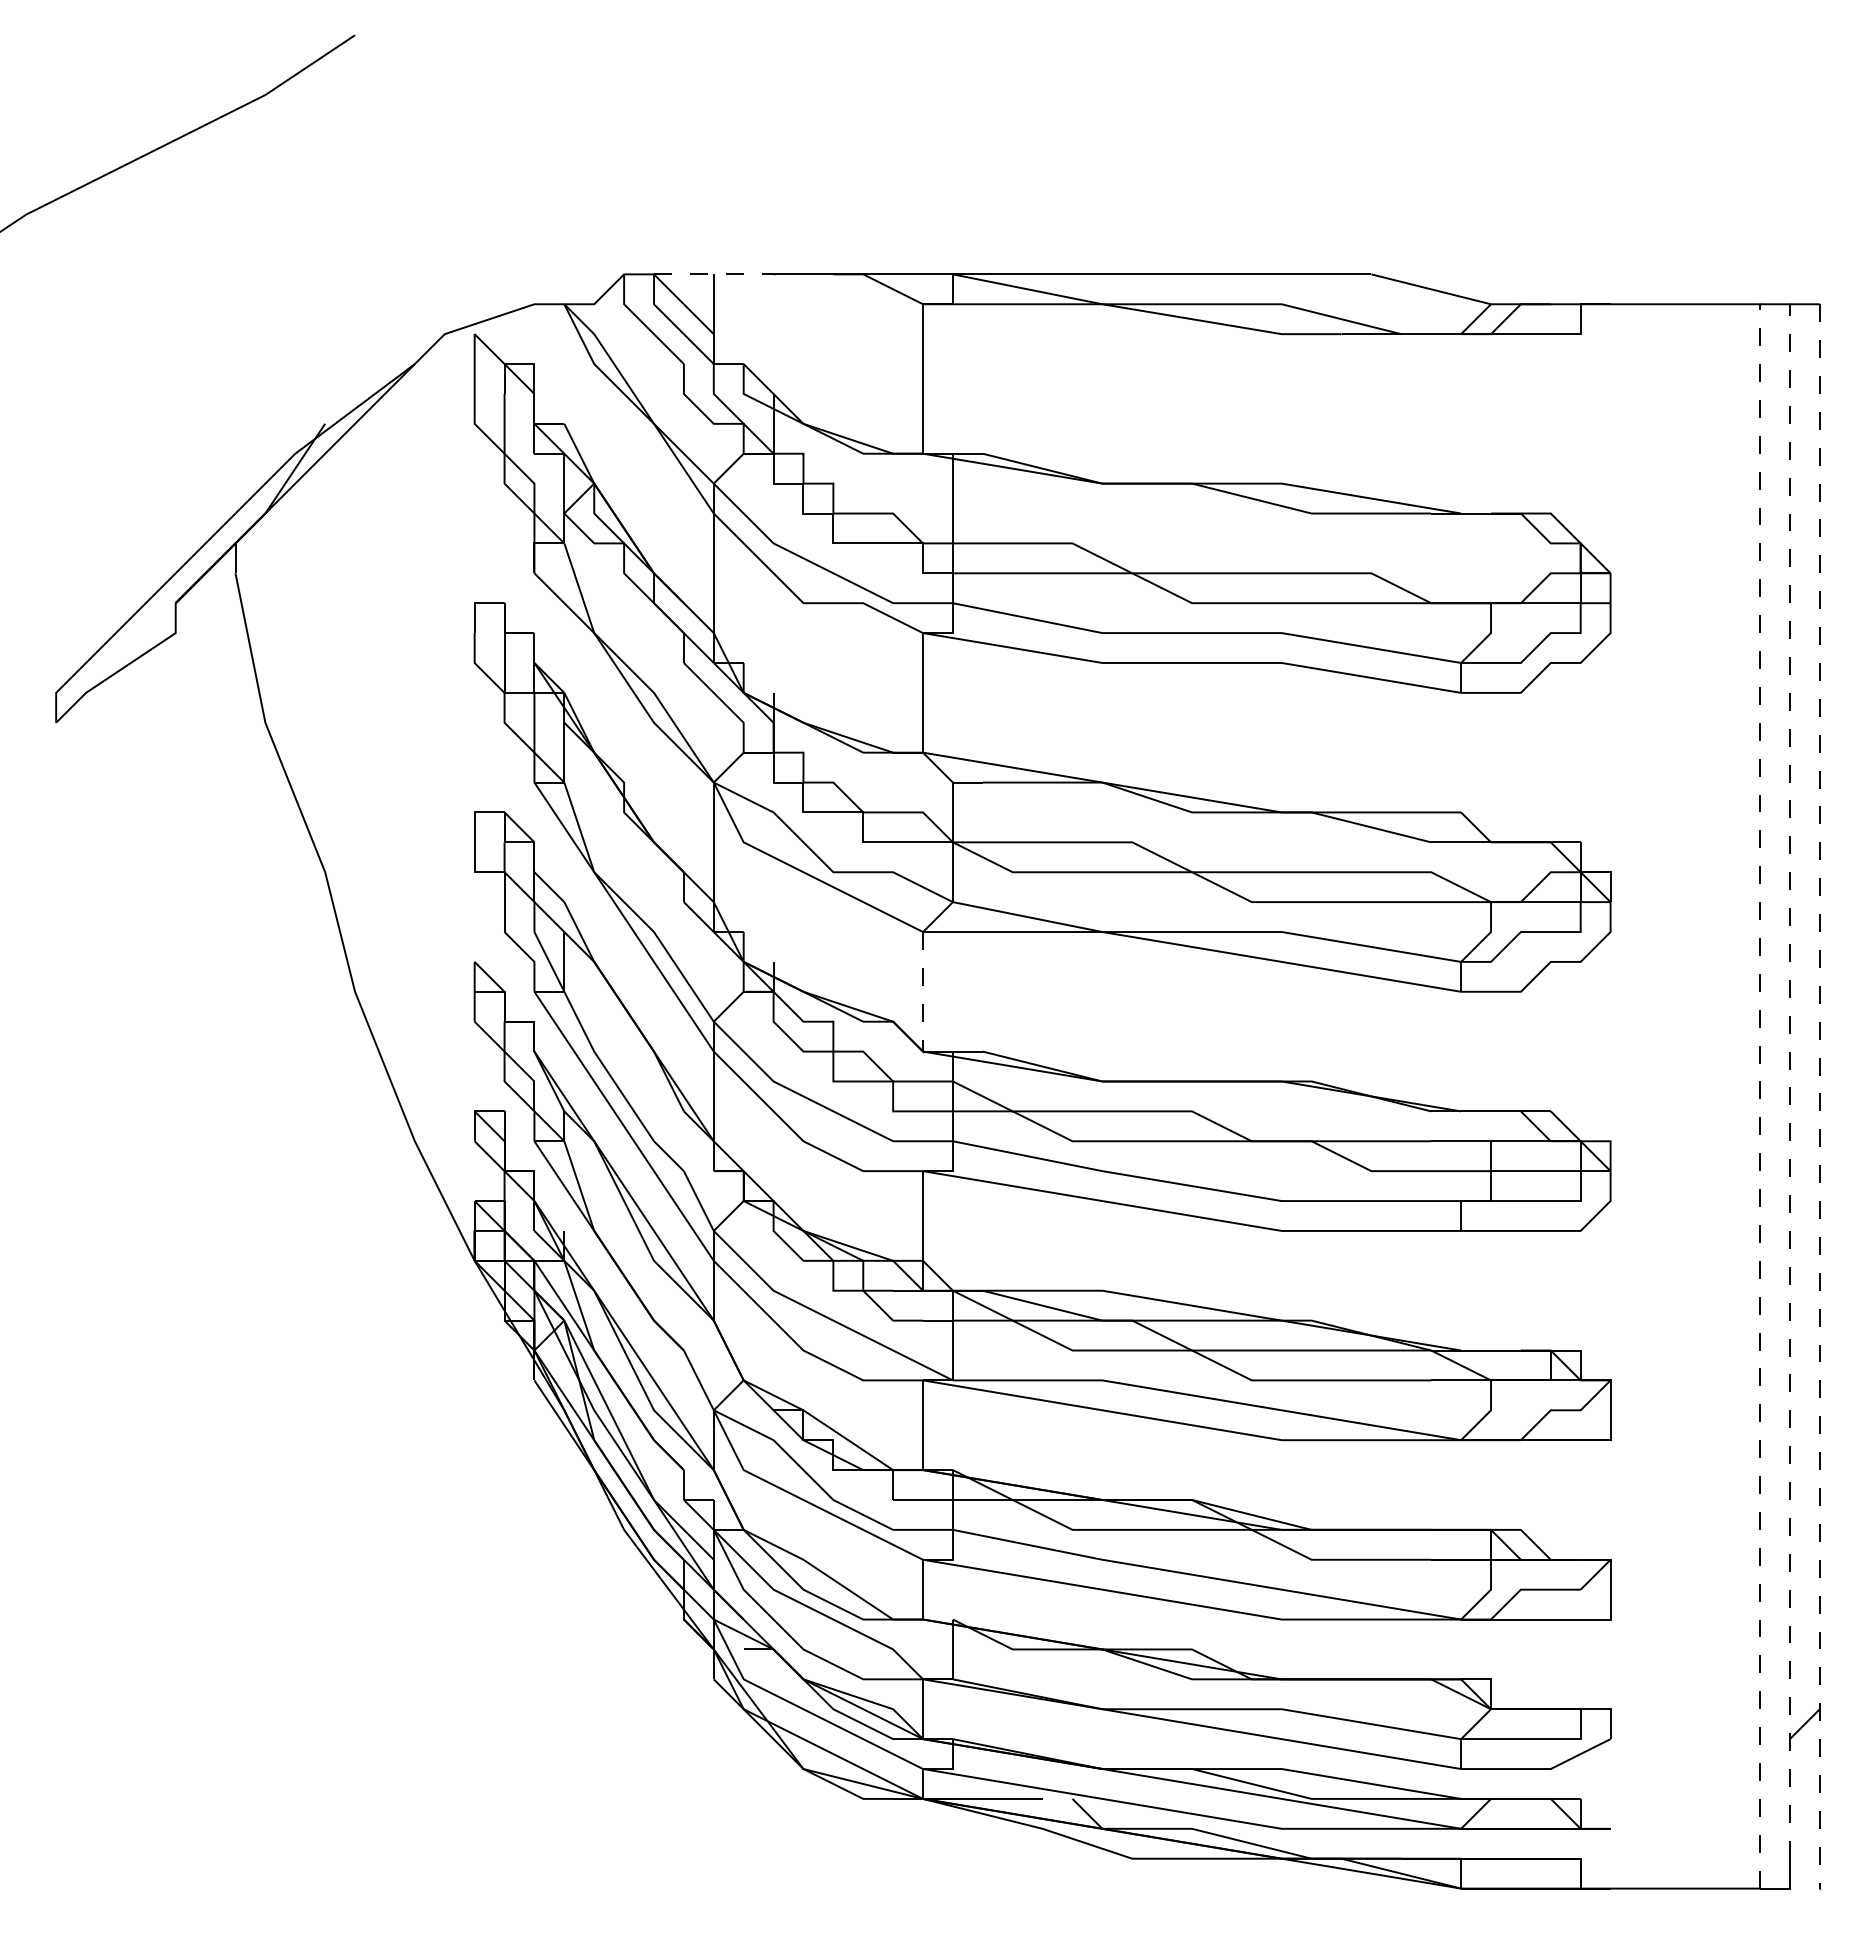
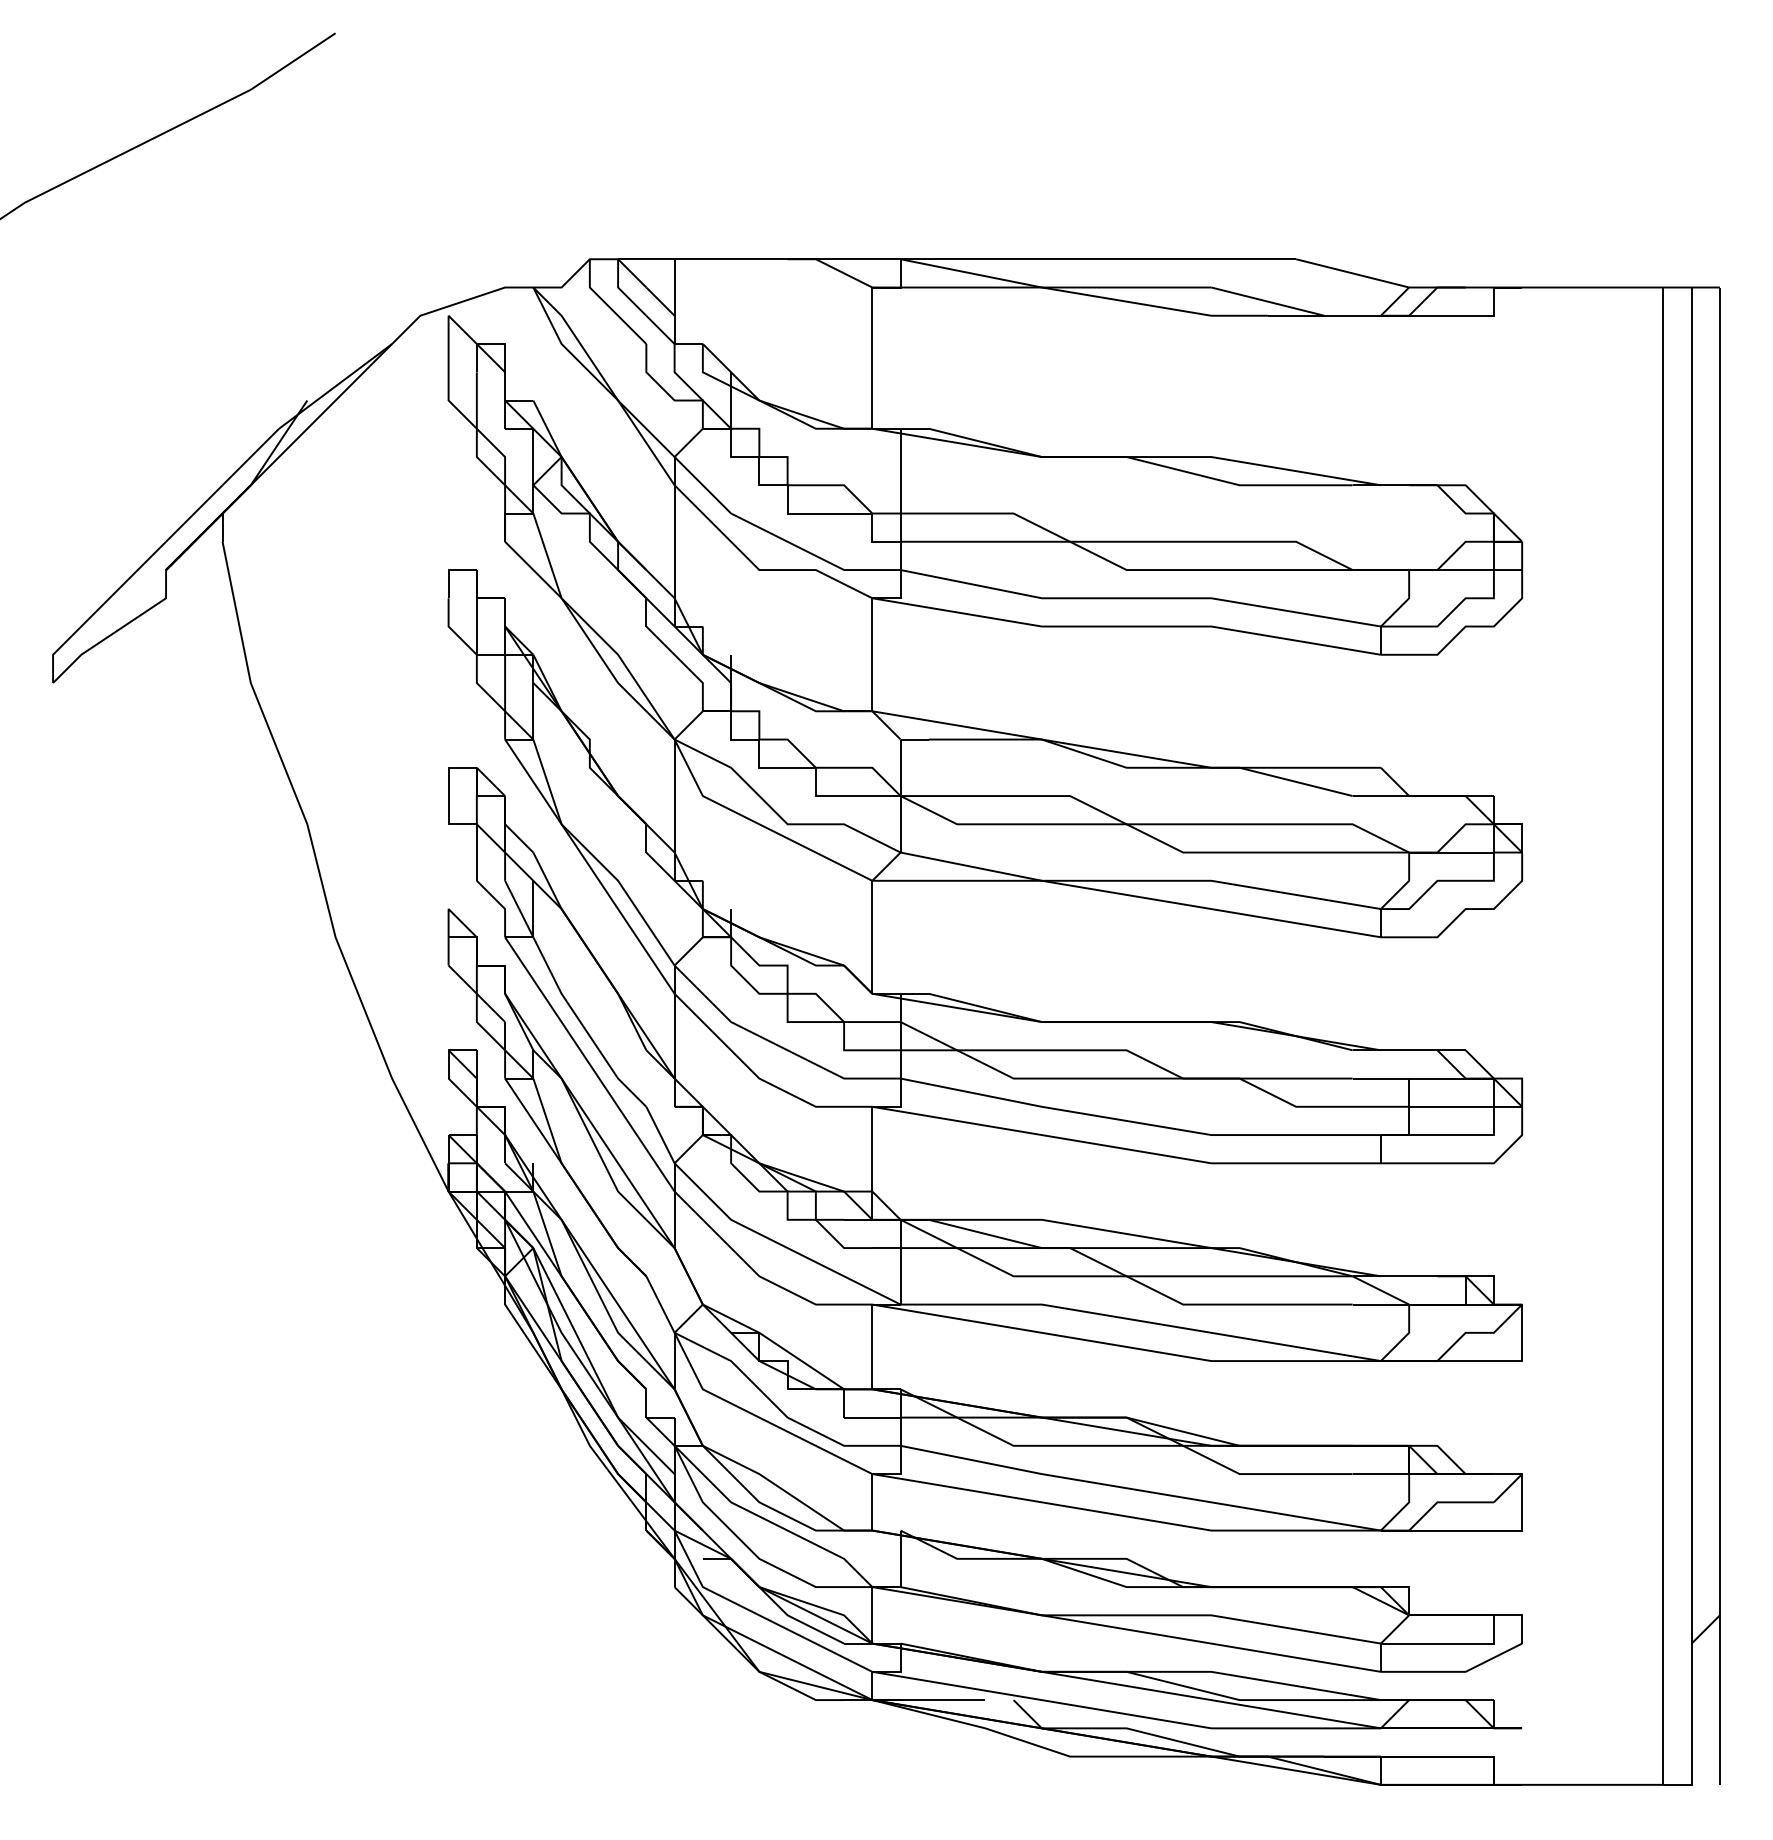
line: (713, 274) -> (674, 259), dashed -> solid
line: (923, 992) -> (872, 937), dashed -> solid
line: (1789, 1080) -> (1691, 1021), dashed -> solid
line: (1760, 1095) -> (1663, 1035), dashed -> solid
line: (1819, 1096) -> (1719, 1036), dashed -> solid

